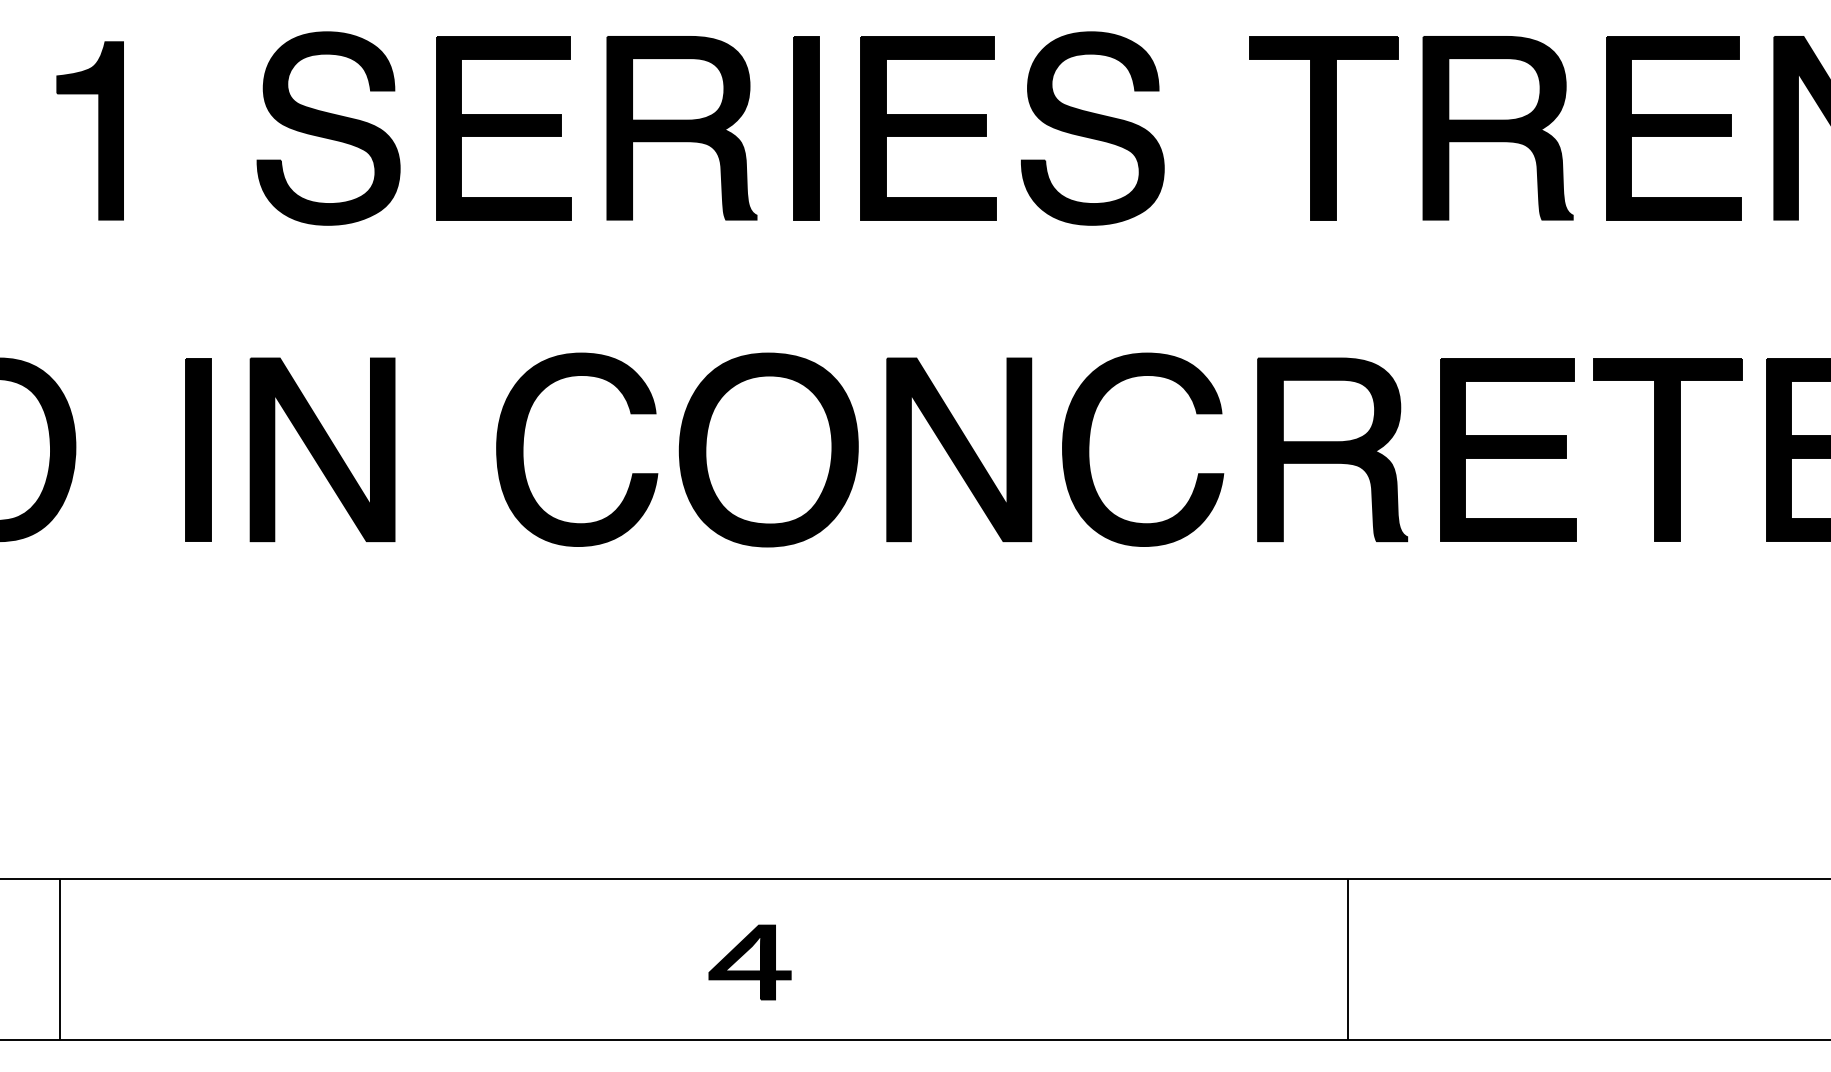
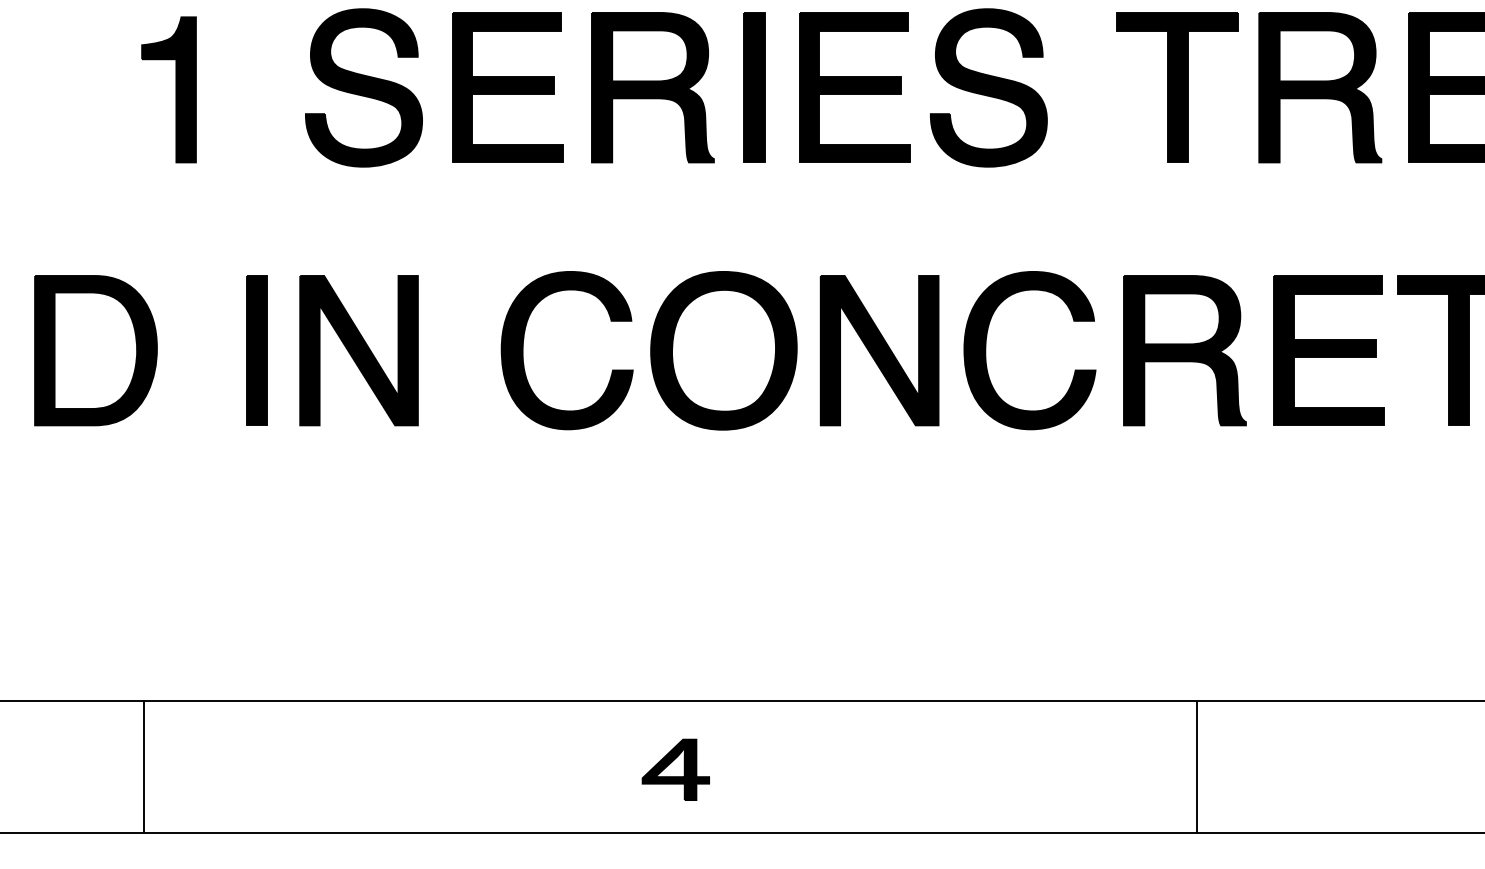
part: (749, 962) -> (675, 769), moved

